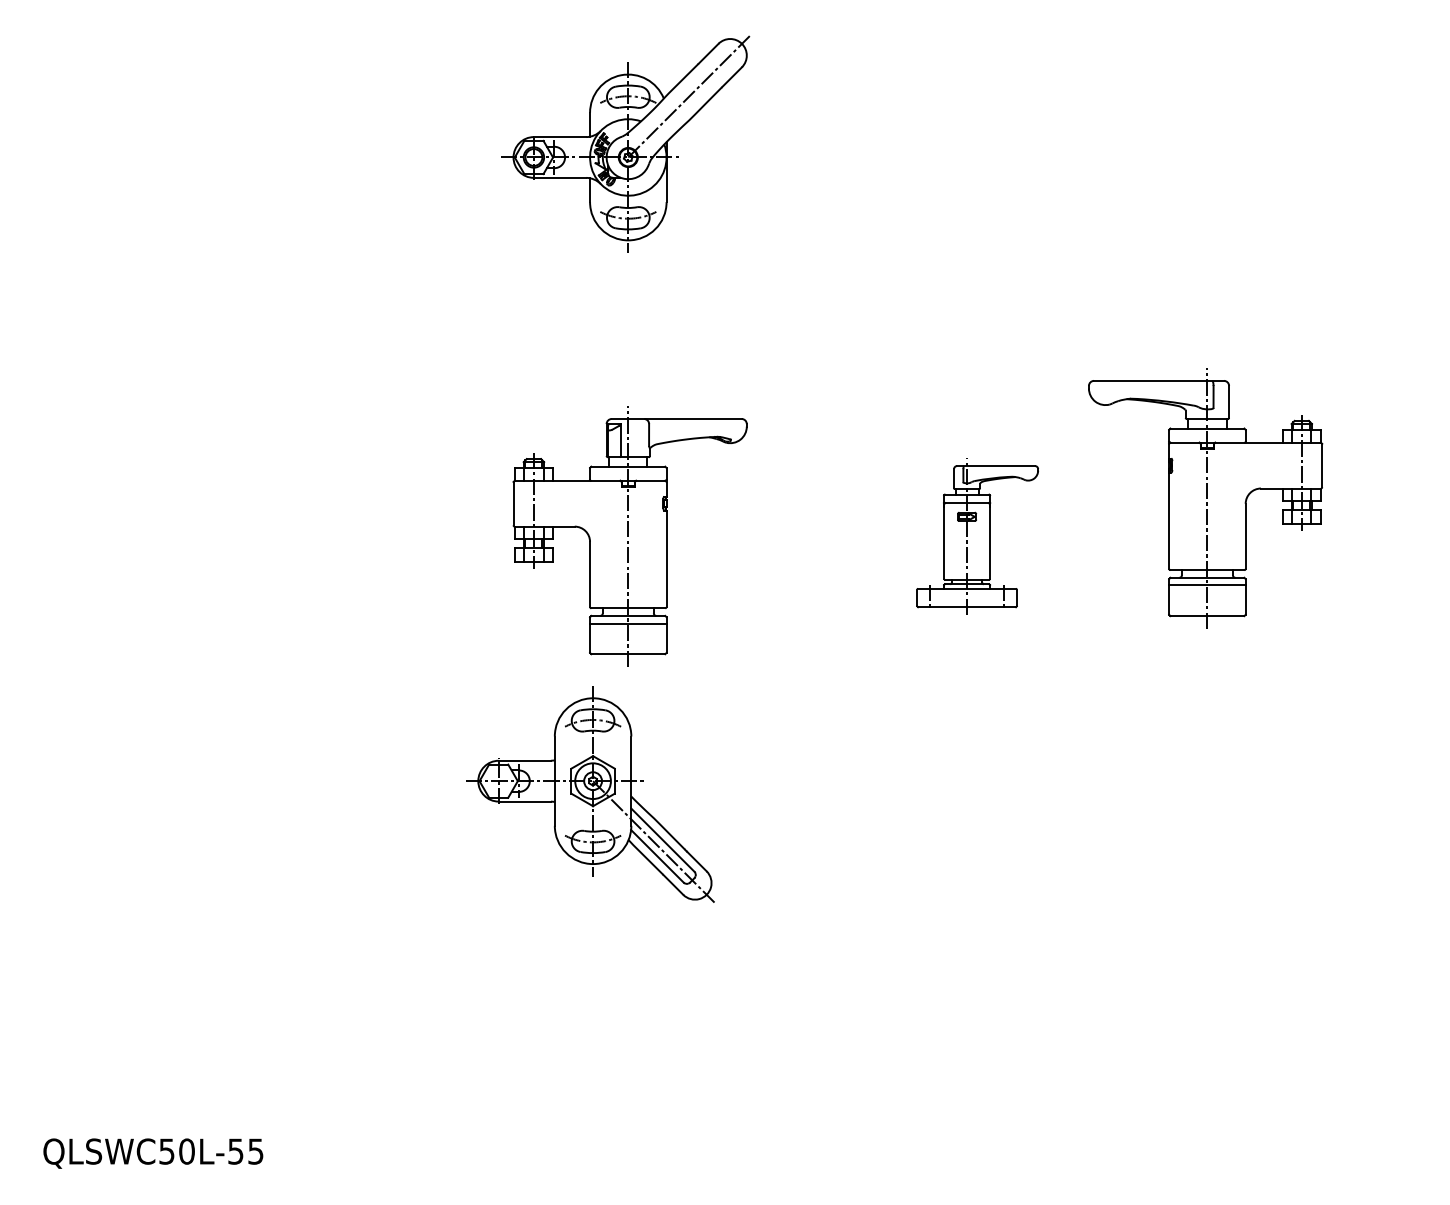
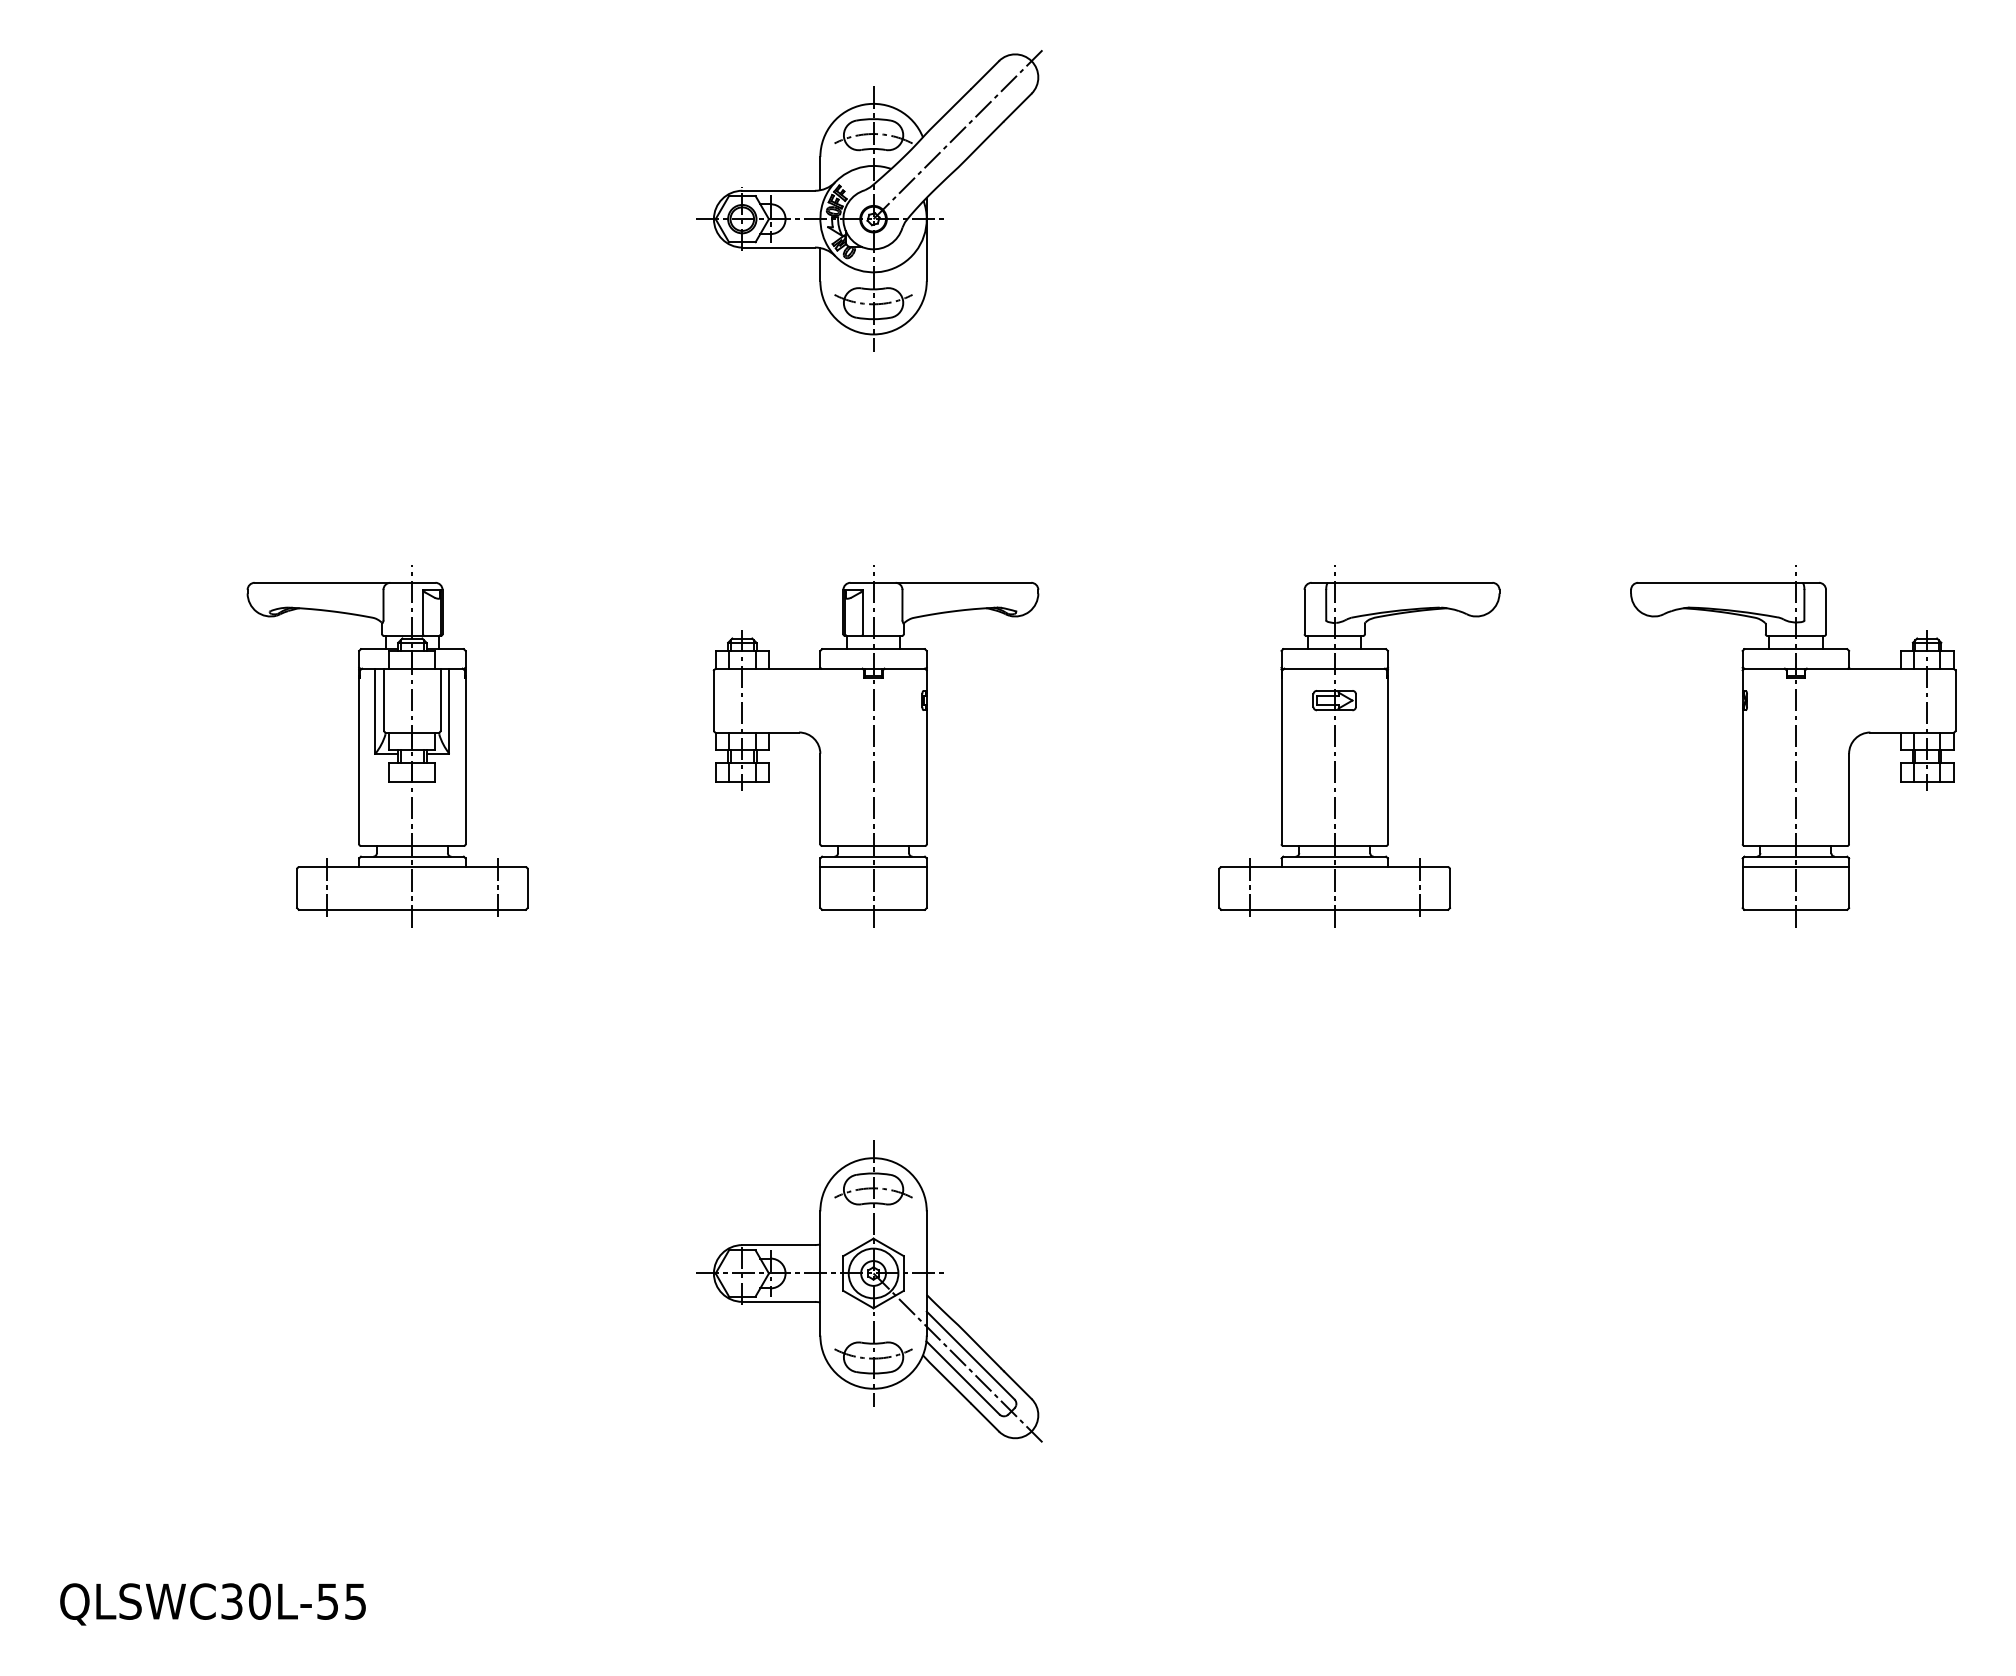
part: (1205, 498) -> (1793, 746), moved
part: (278, 536) -> (387, 746), added
part: (977, 536) -> (1359, 746), size x1.67
part: (590, 794) -> (869, 1291), moved
text: (167, 1151) -> (232, 1601), QLSWC50L-55 -> QLSWC30L-55

